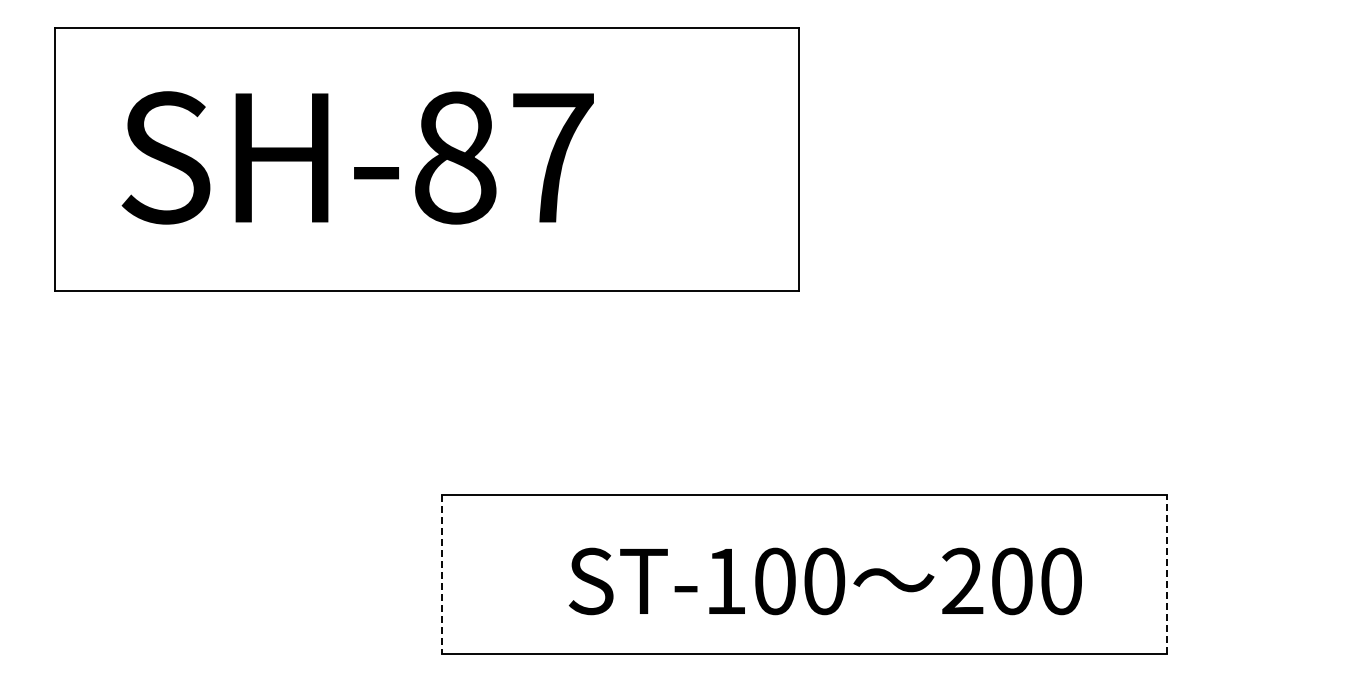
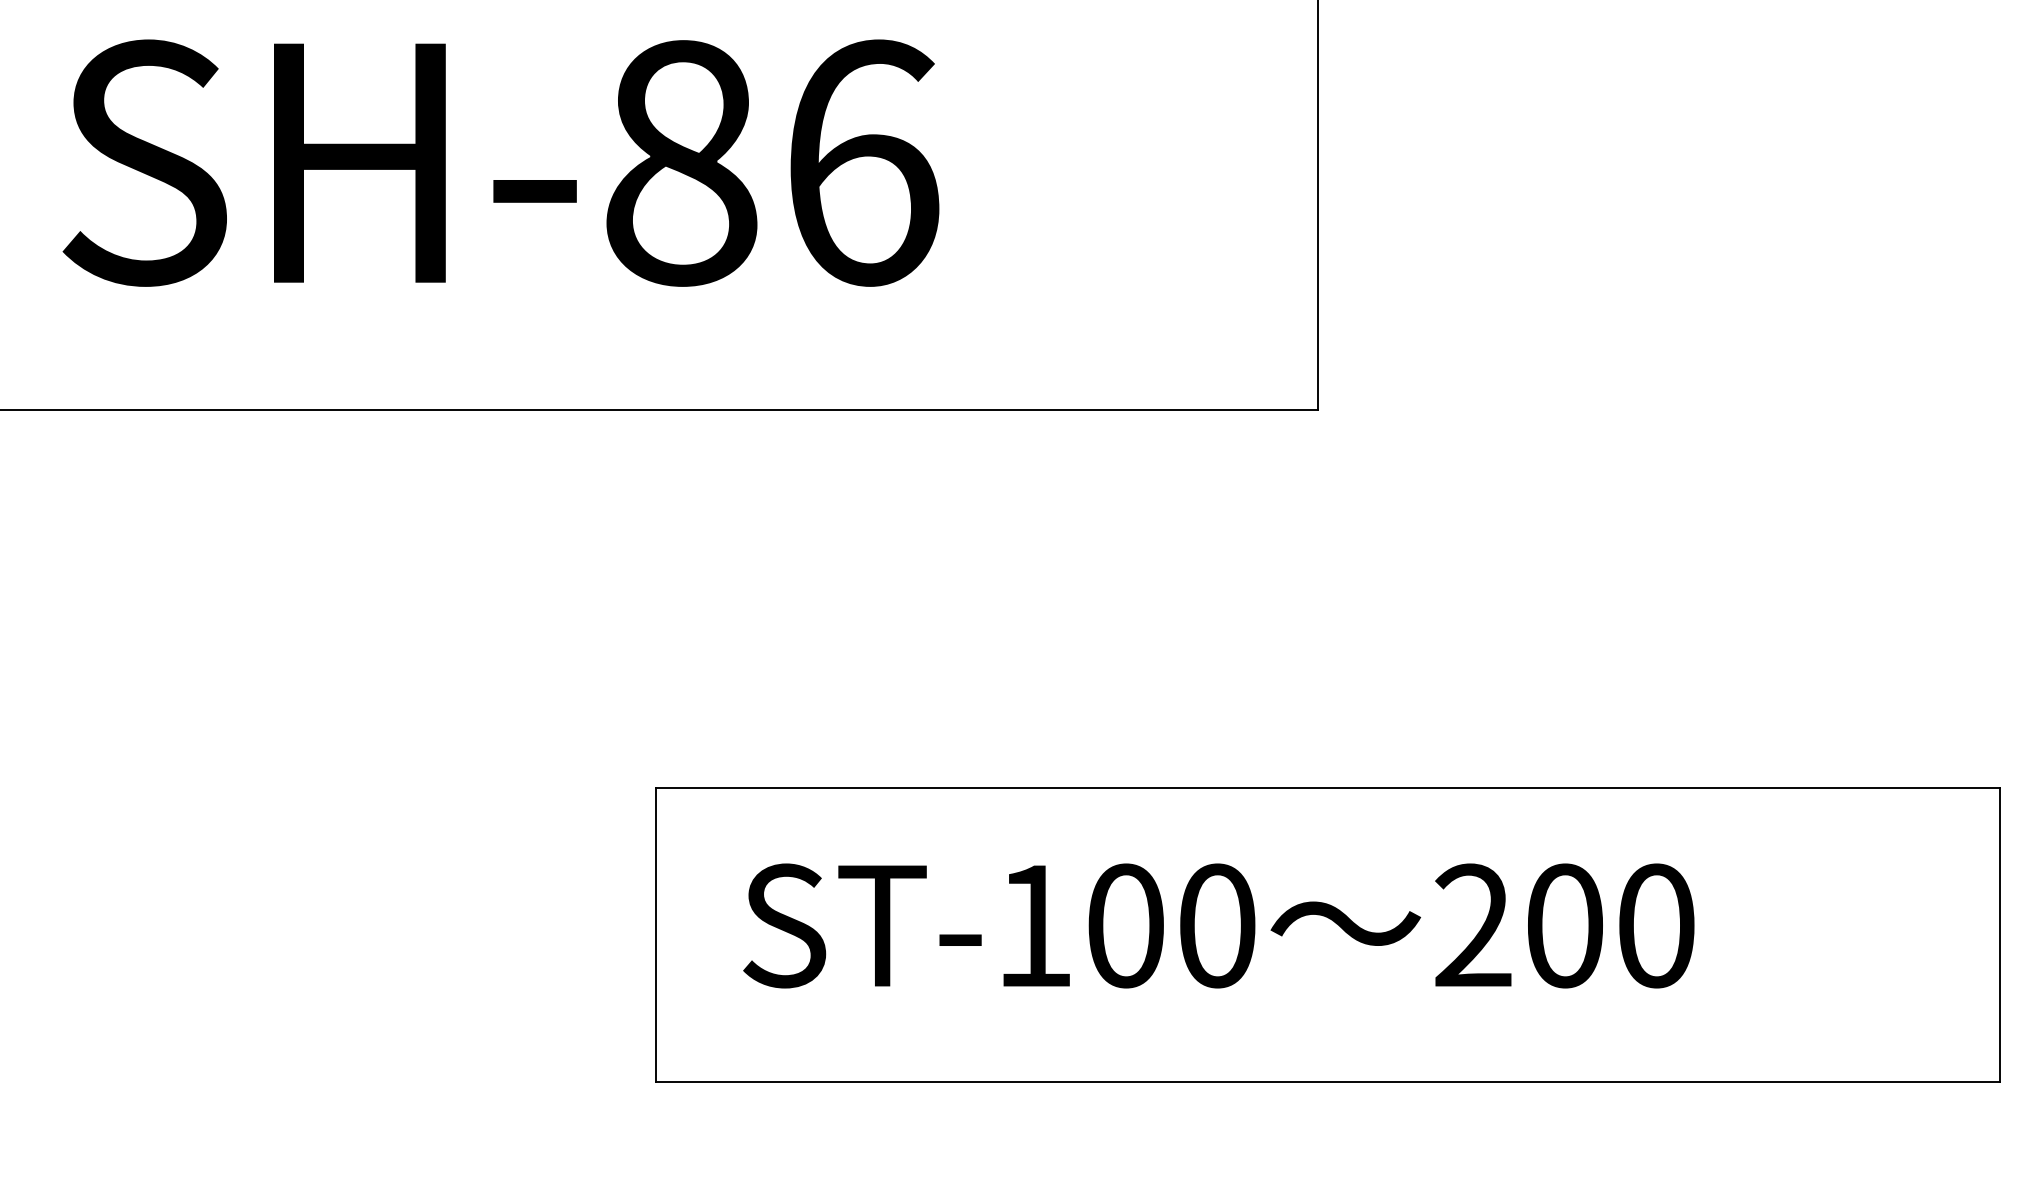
text: (553, 157) -> (863, 162), SH-87 -> SH-86
line: (1167, 573) -> (2001, 933), dashed -> solid
line: (441, 574) -> (655, 935), dashed -> solid
text: (825, 581) -> (1218, 926), moved

